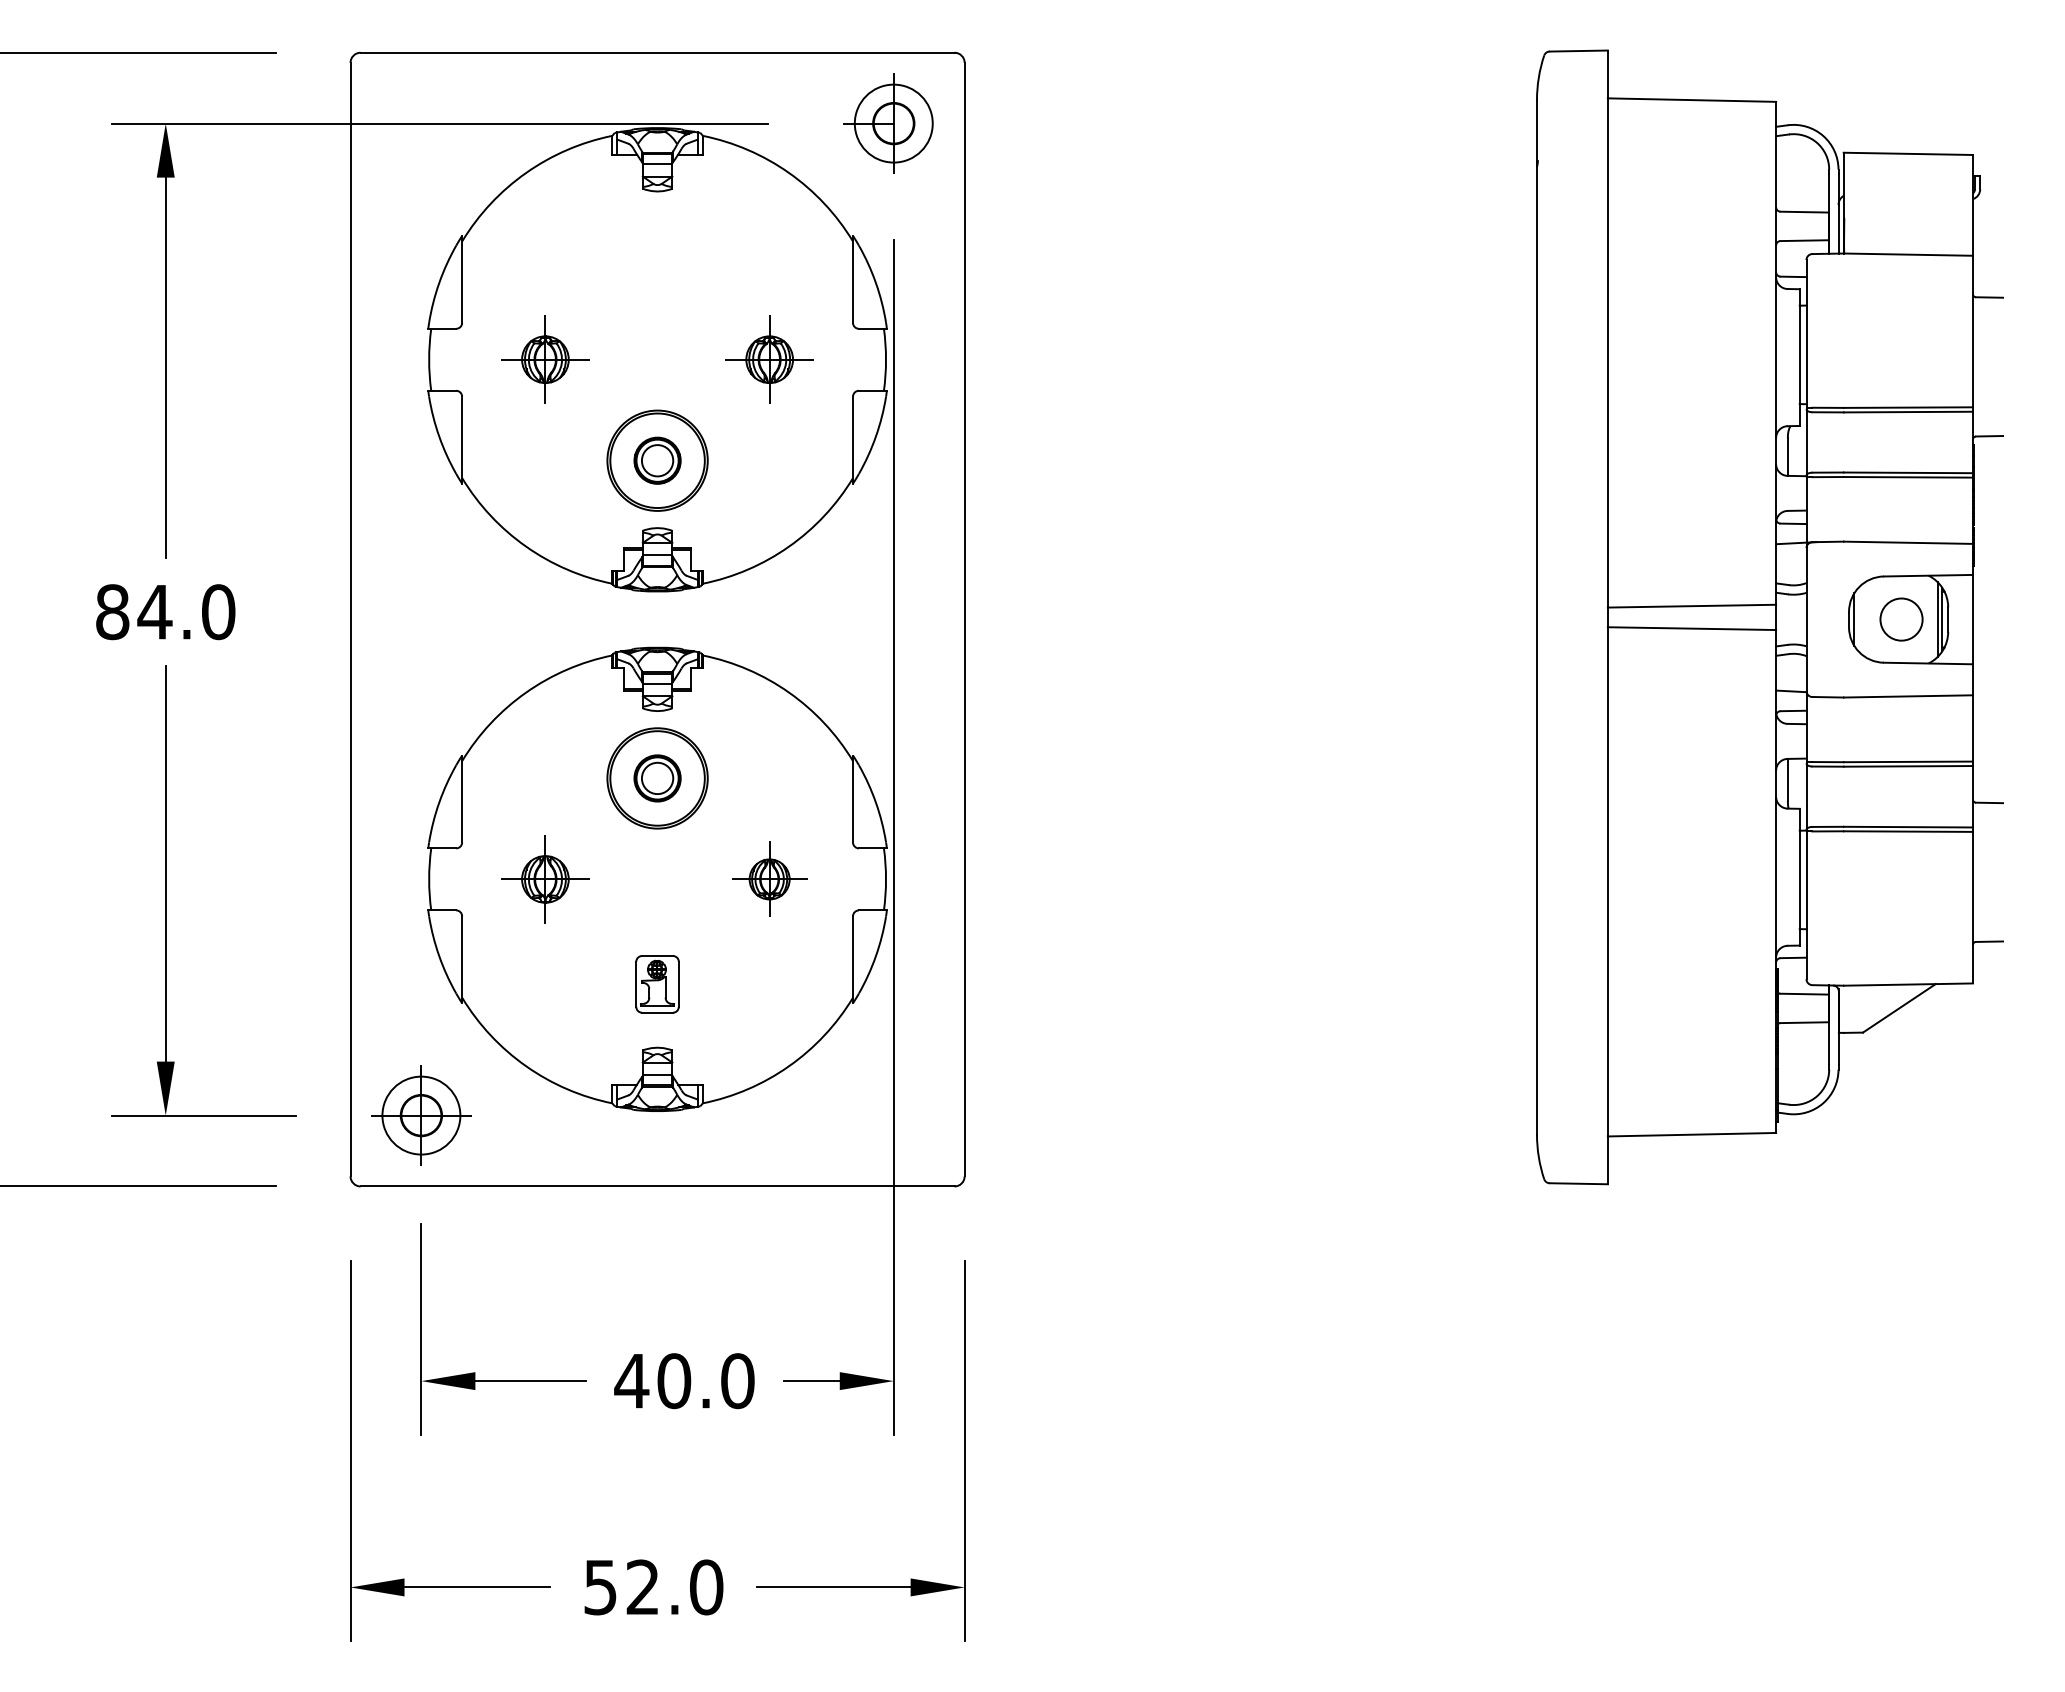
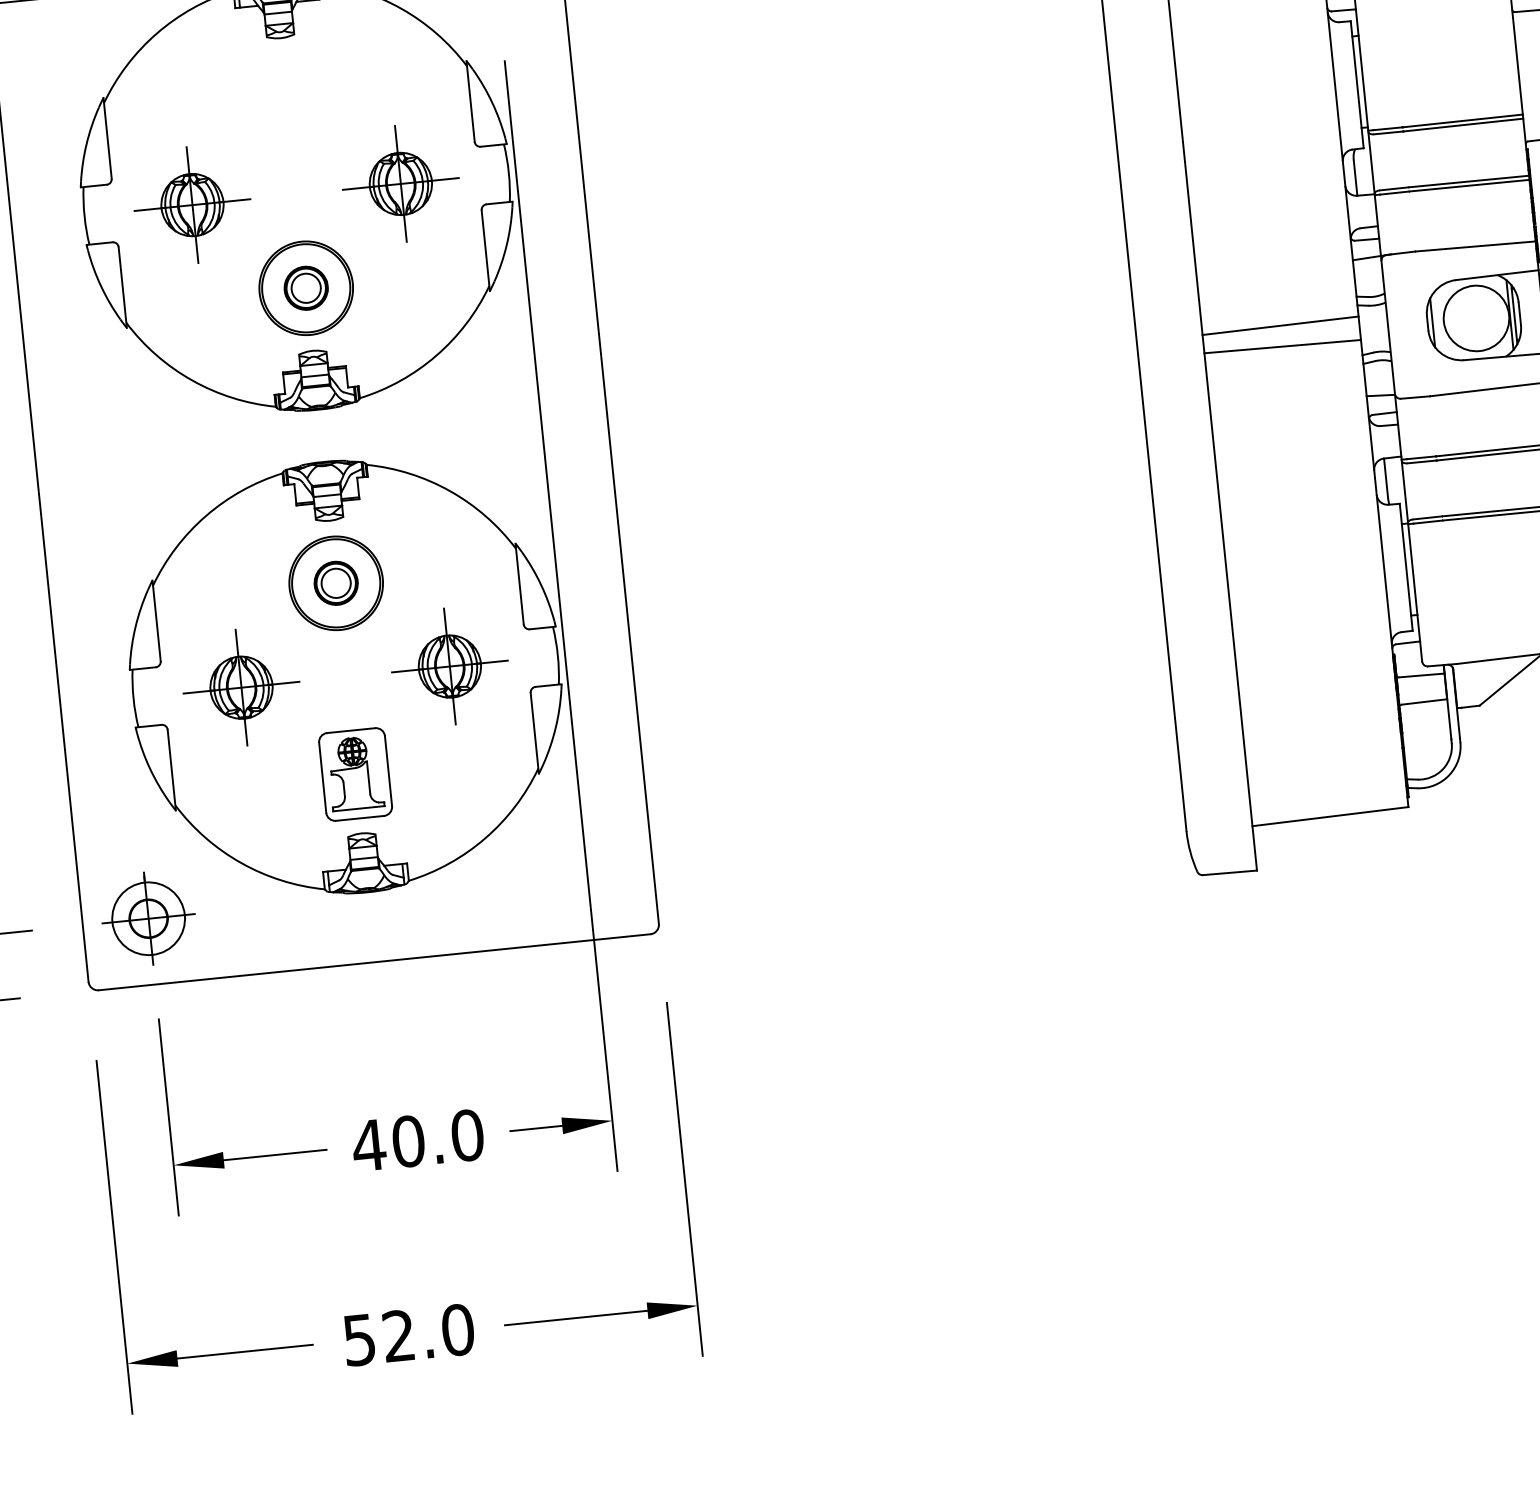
part: (545, 359) -> (192, 204), size x1.43
part: (769, 359) -> (400, 183), size x1.43
circle: (1901, 619) -> (1476, 318), size x1.67
part: (545, 879) -> (241, 687), size x1.43
part: (769, 879) -> (449, 666), size x1.67
part: (657, 984) -> (355, 774), size x1.67

